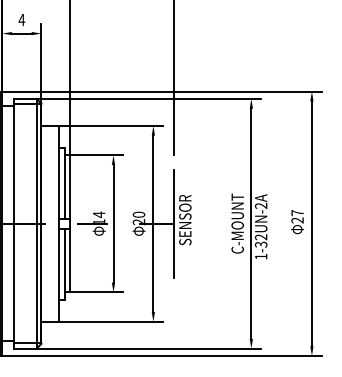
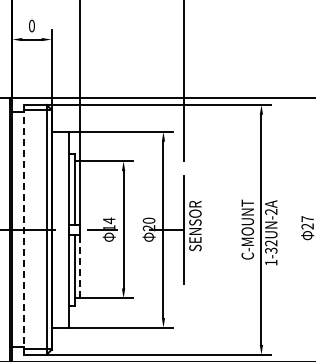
text: (21, 19) -> (31, 25), 4 -> 0
line: (14, 223) -> (24, 229), solid -> dashed
line: (69, 260) -> (79, 266), solid -> dashed

